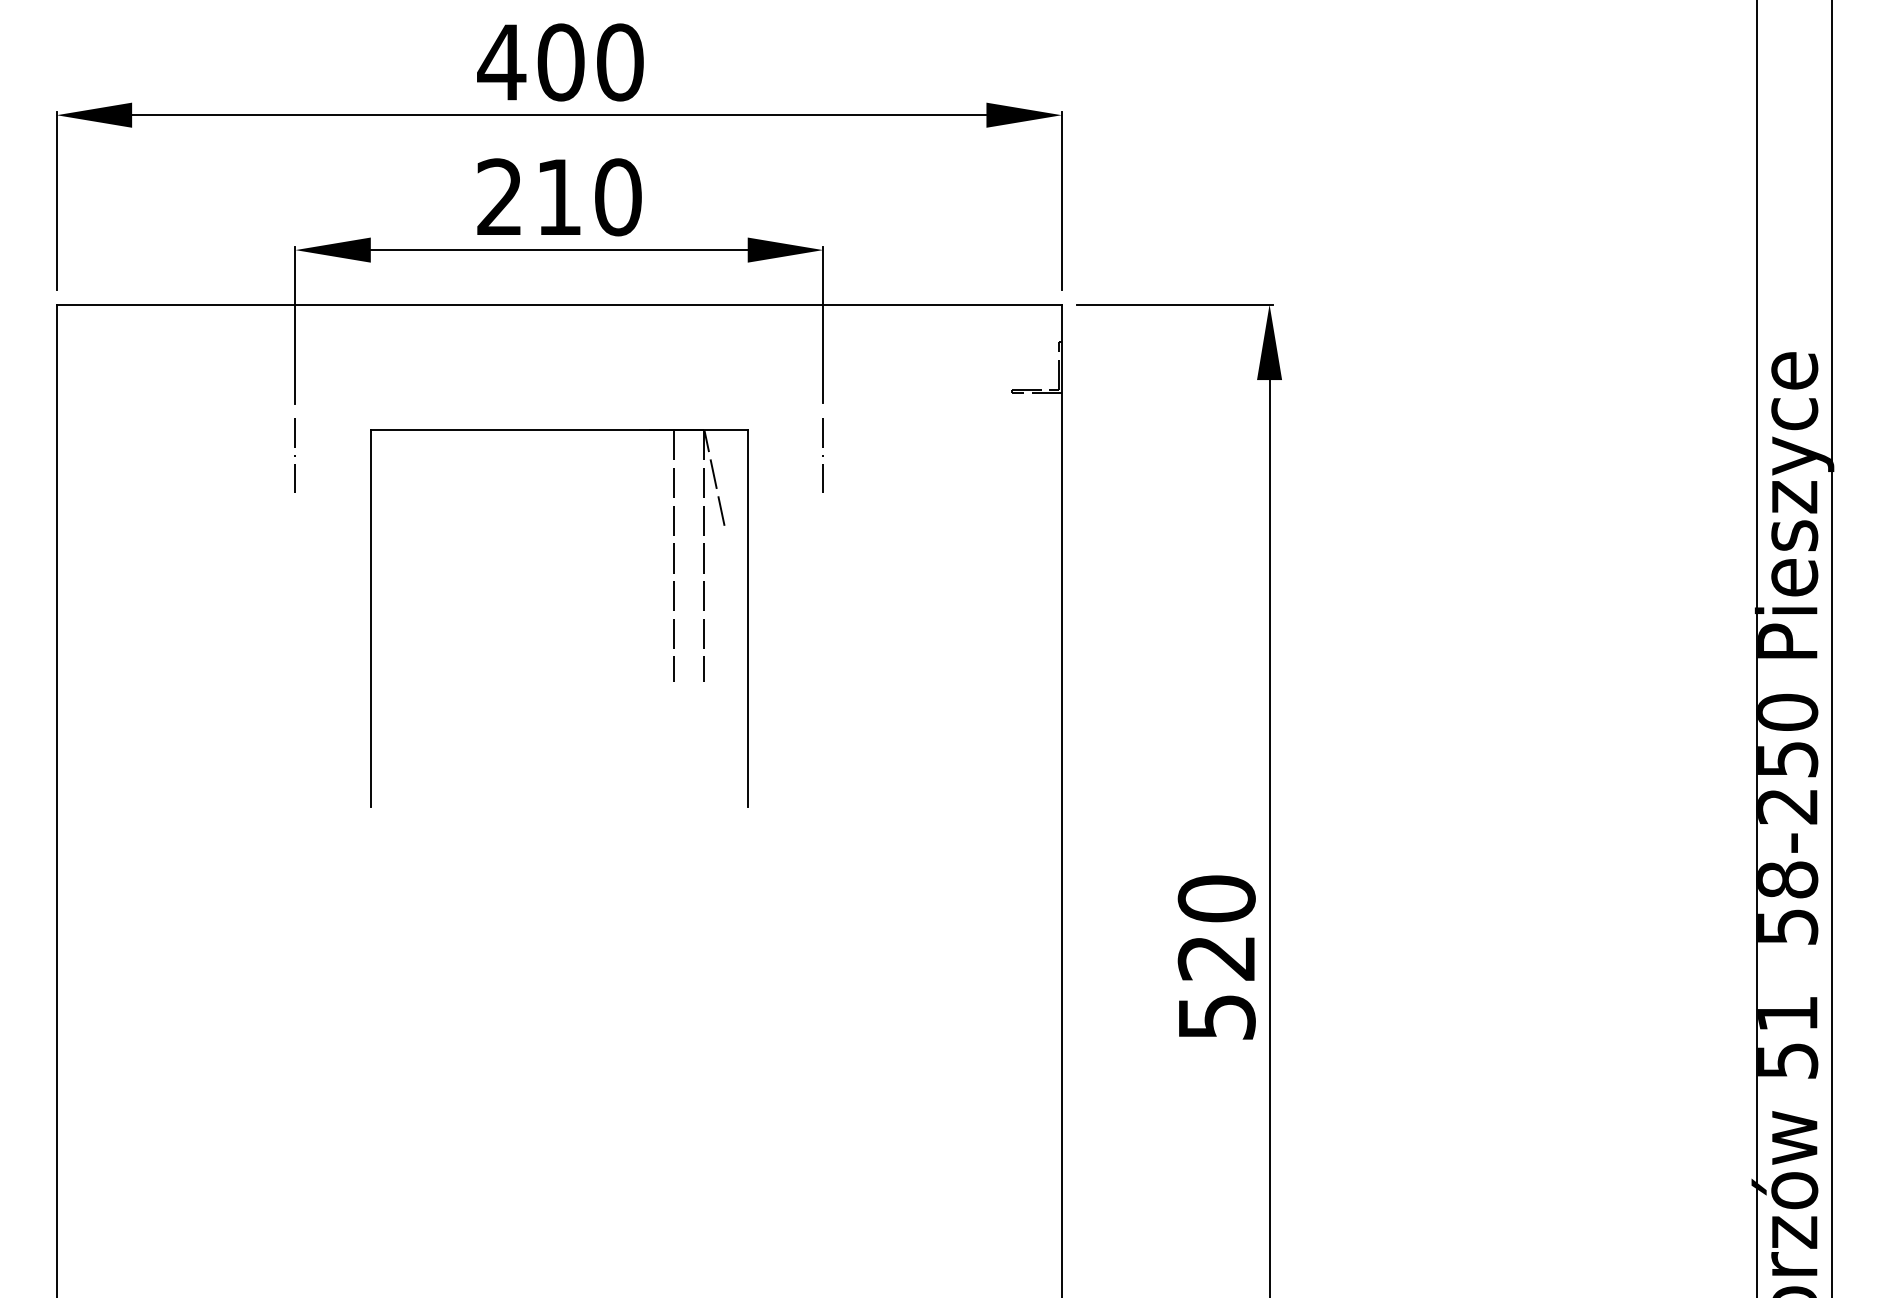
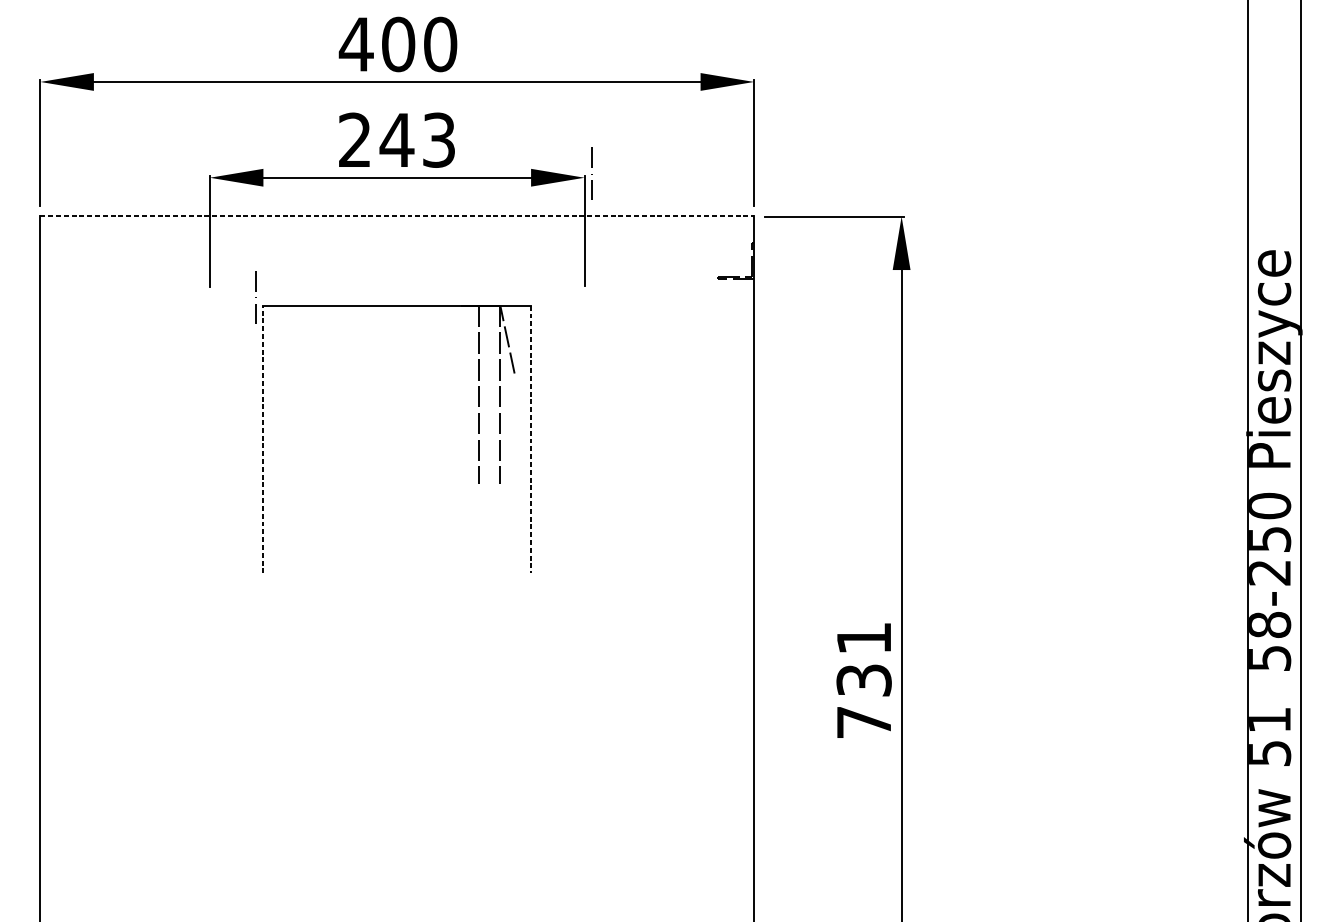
text: (587, 197) -> (417, 140), 210 -> 243
line: (559, 304) -> (397, 216), solid -> dashed
line: (294, 455) -> (255, 297), moved
line: (822, 455) -> (591, 173), moved
line: (370, 618) -> (263, 439), solid -> dashed
line: (747, 619) -> (530, 440), solid -> dashed
text: (1216, 957) -> (863, 680), 520 -> 731

